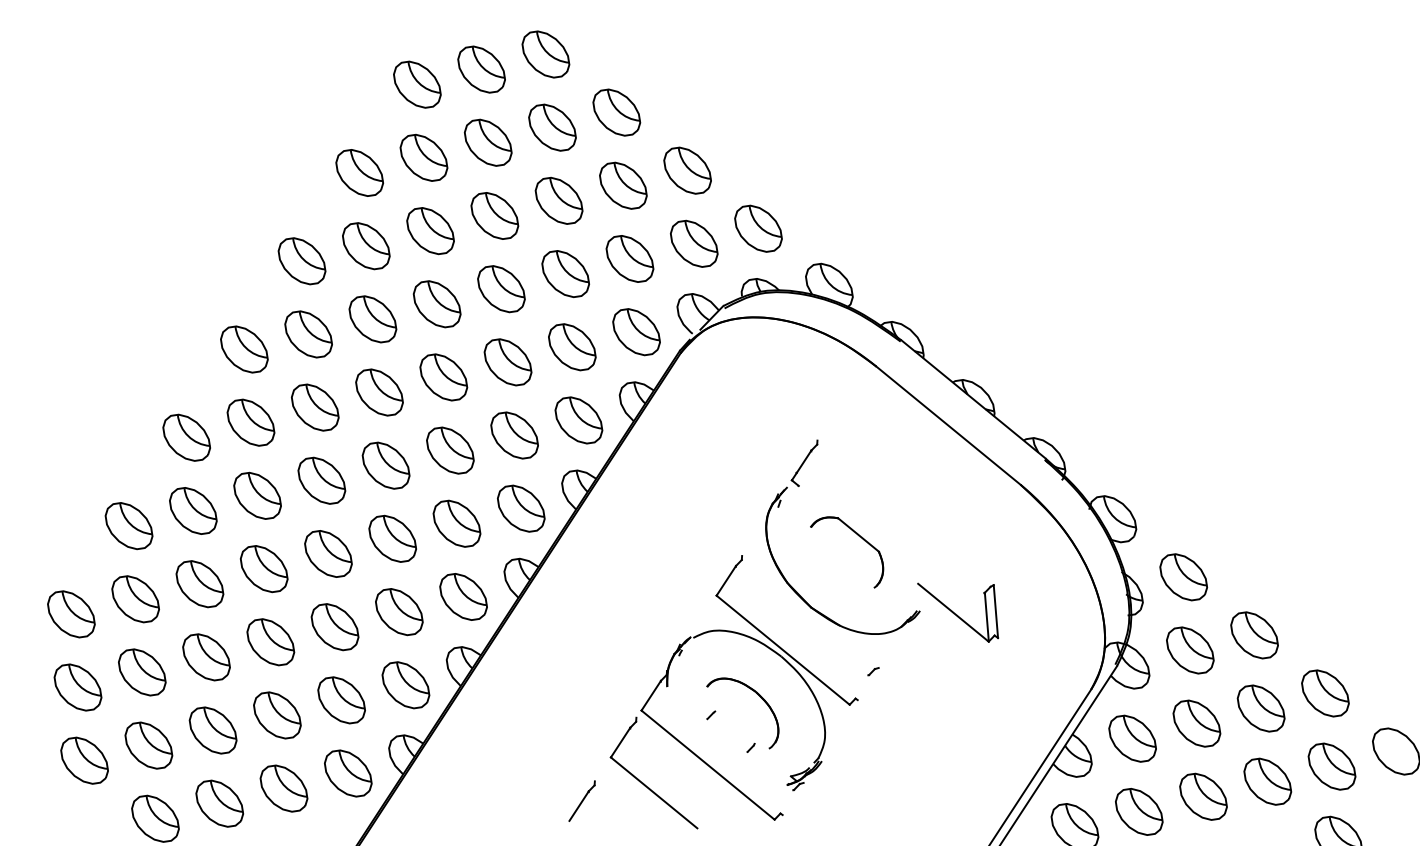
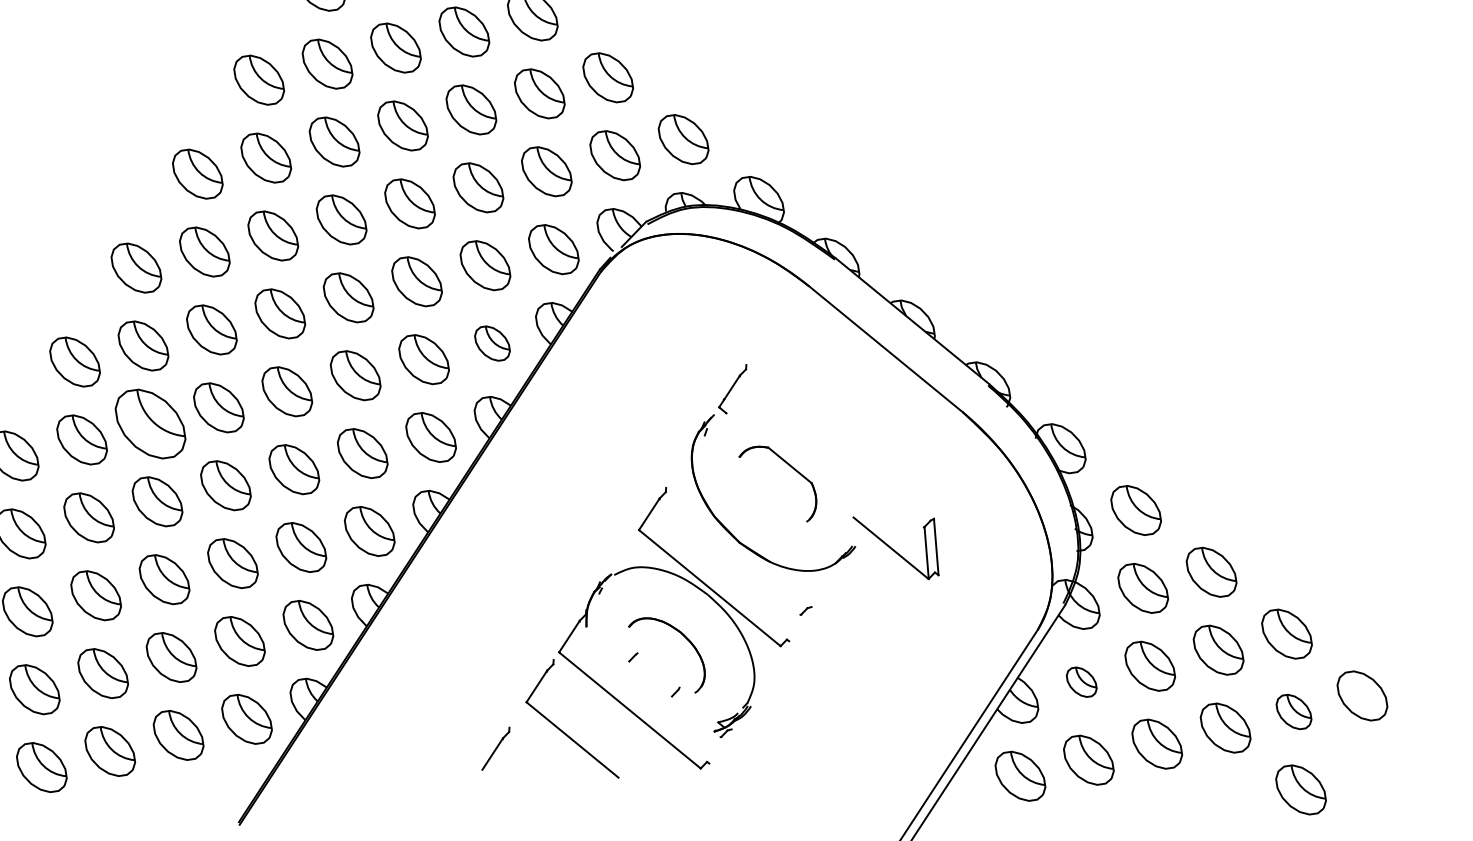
part: (578, 420) -> (492, 343), size x0.7
part: (257, 495) -> (150, 423), size x1.4
part: (1132, 738) -> (1081, 682), size x0.6
part: (1331, 766) -> (1293, 711), size x0.7

